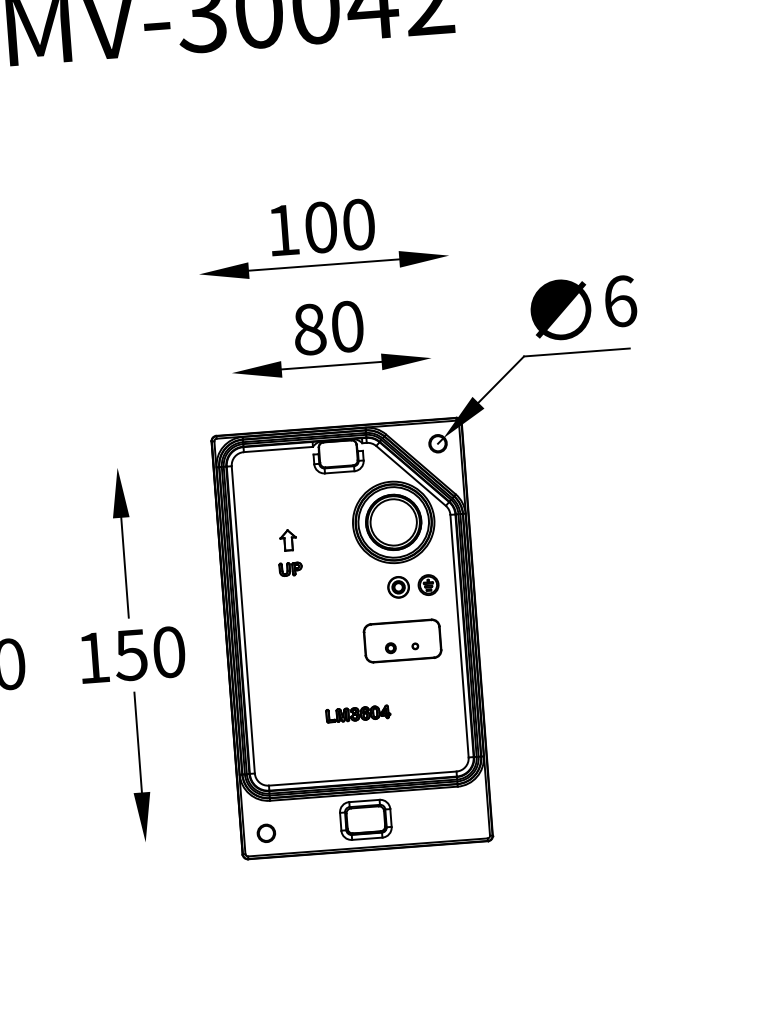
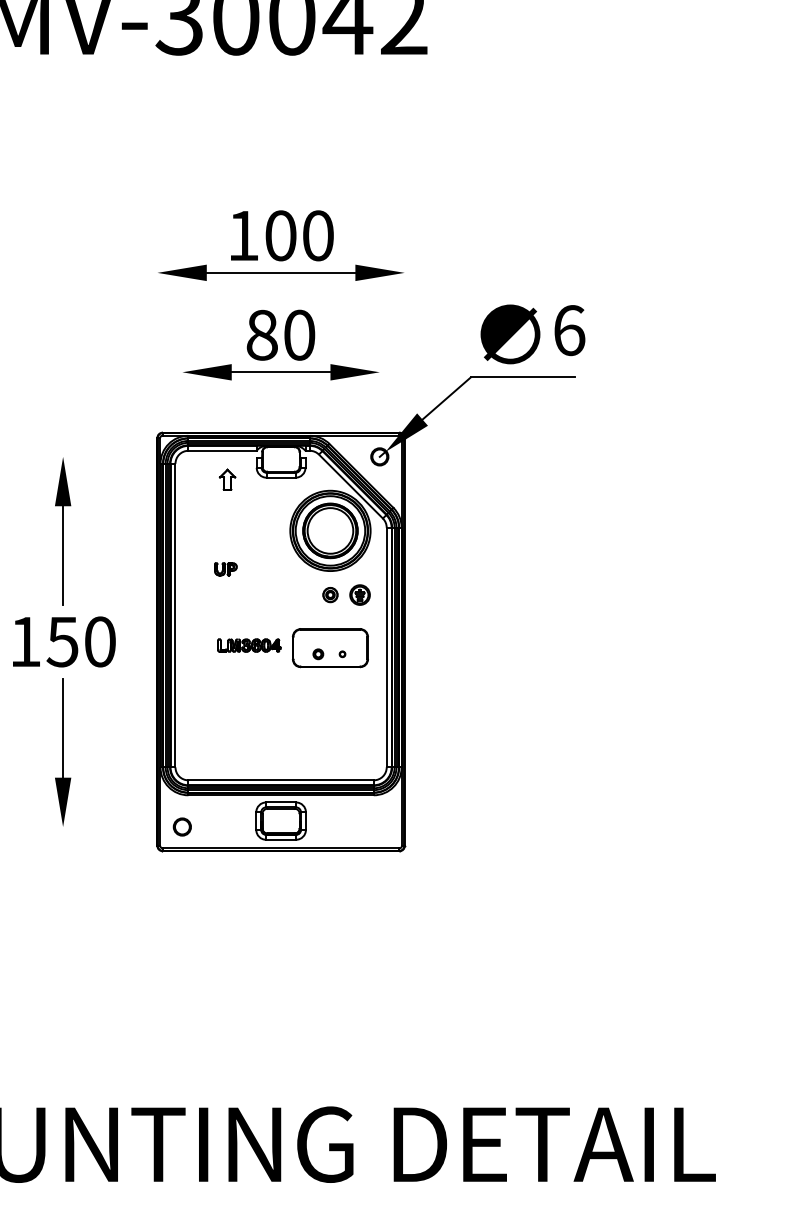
part: (288, 540) -> (227, 479), moved
part: (398, 586) -> (330, 594), size x0.7
part: (358, 713) -> (249, 645), moved

